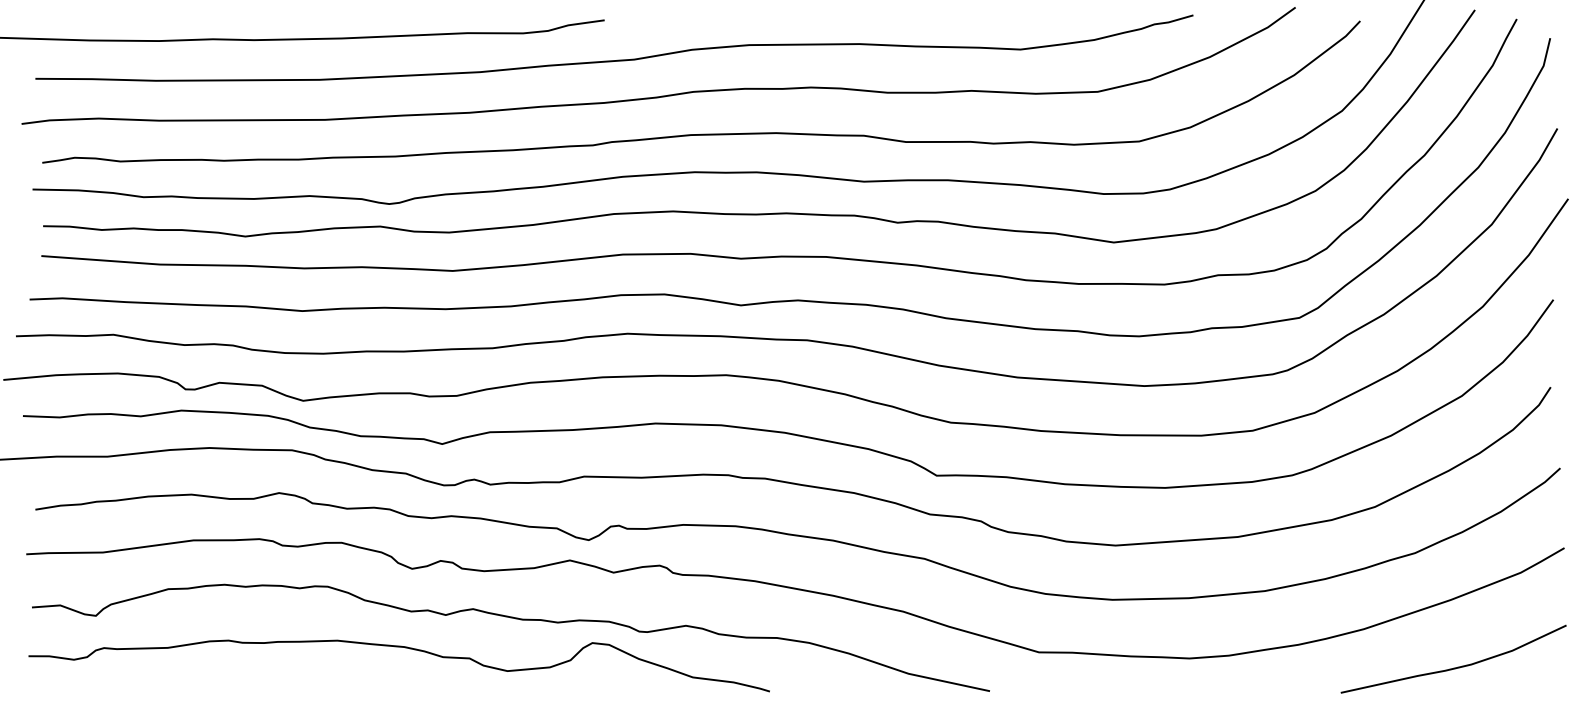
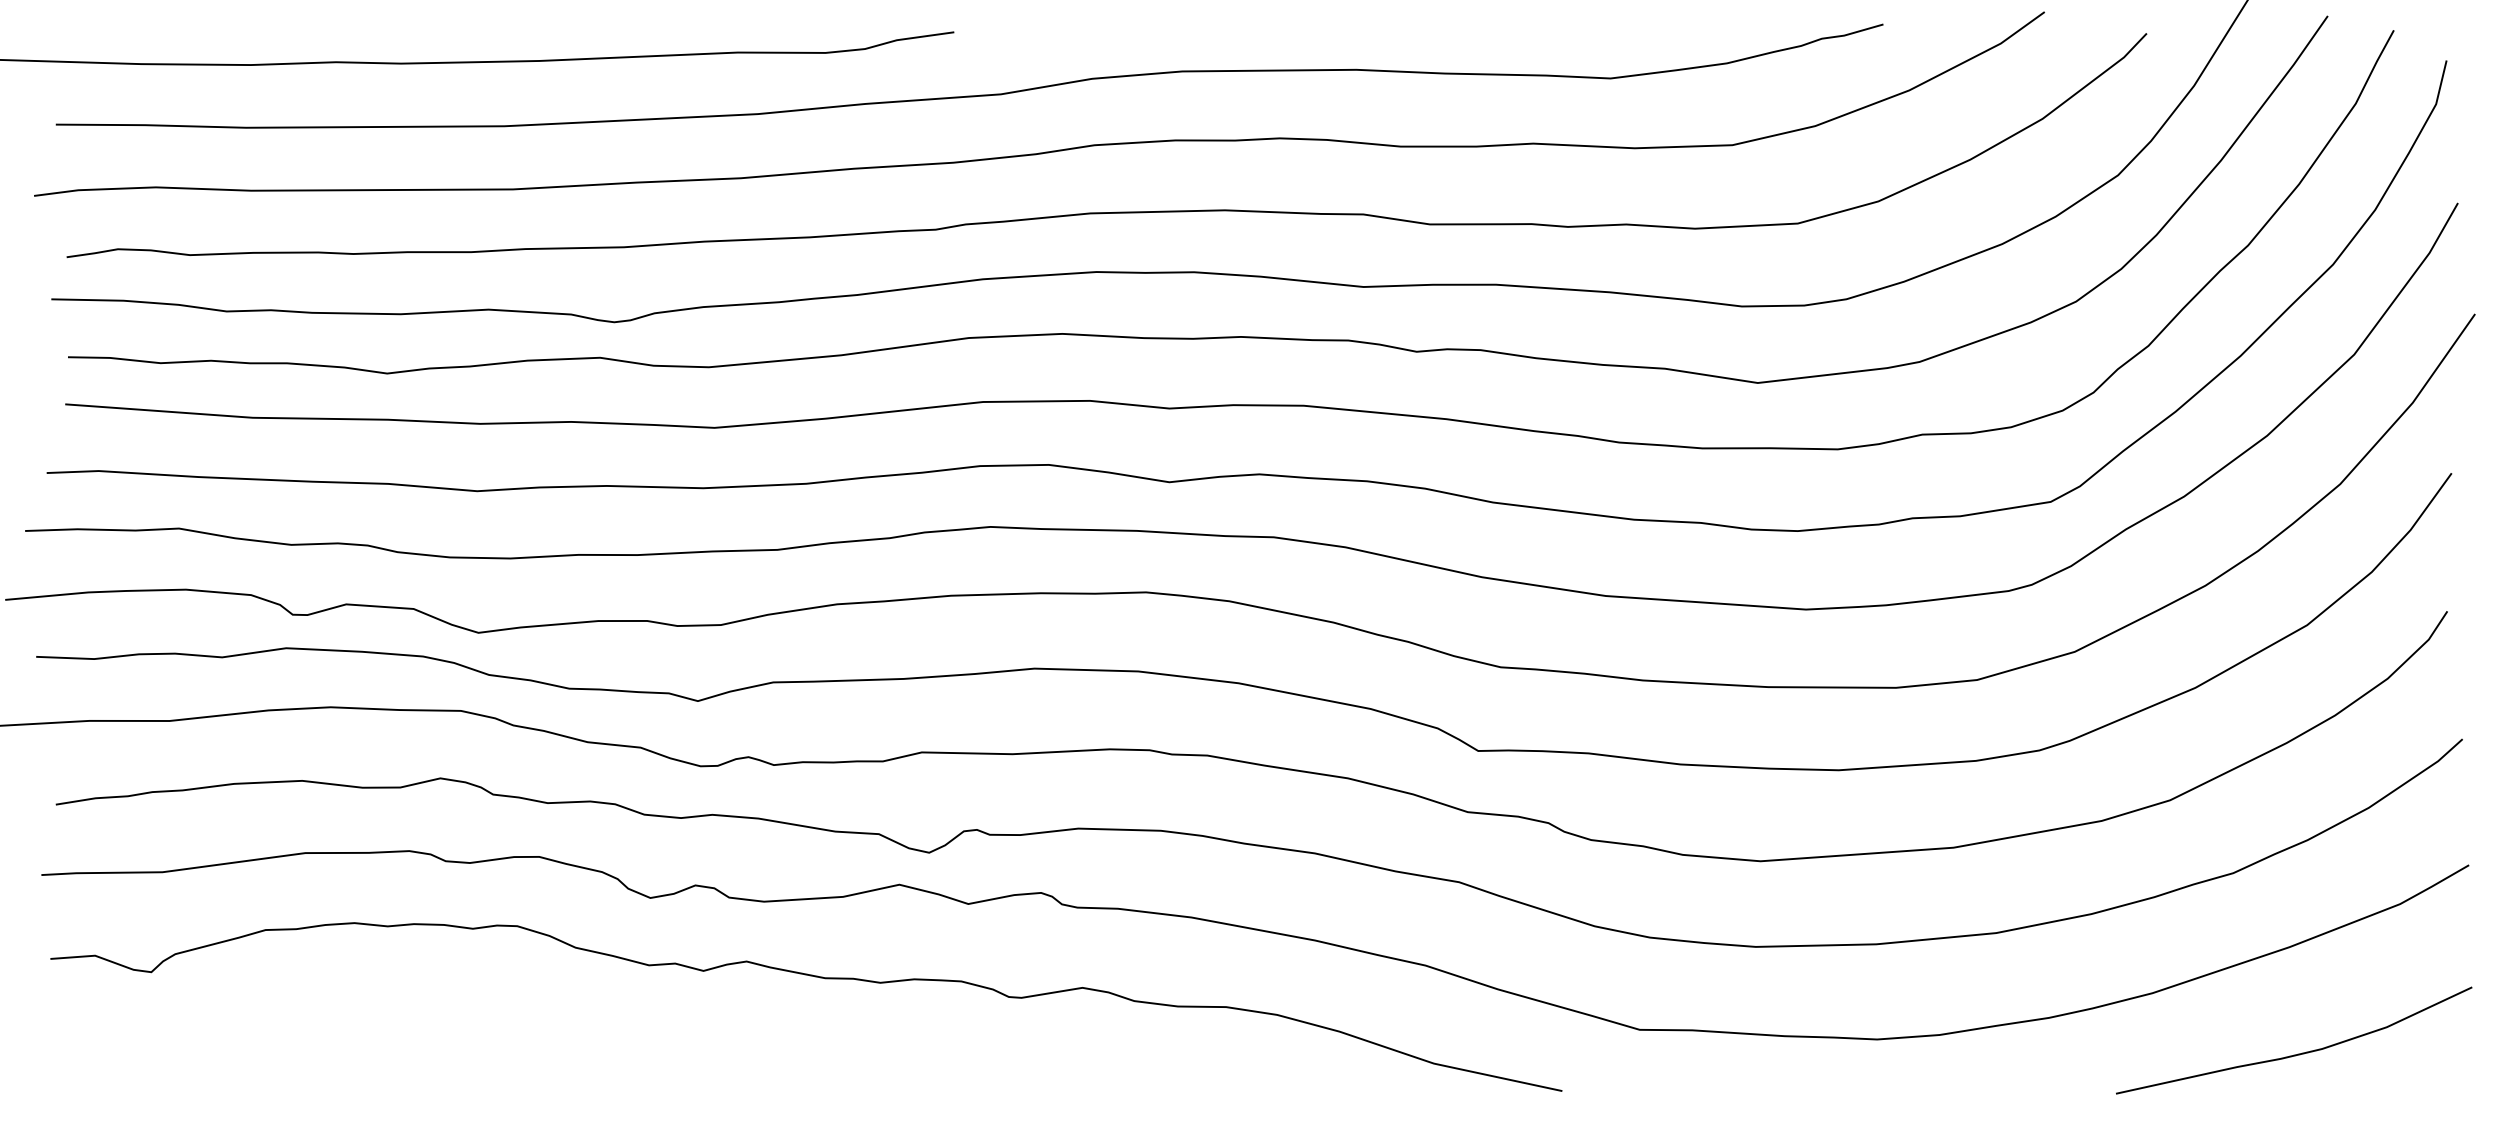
part: (398, 647) -> (628, 1022), removed

